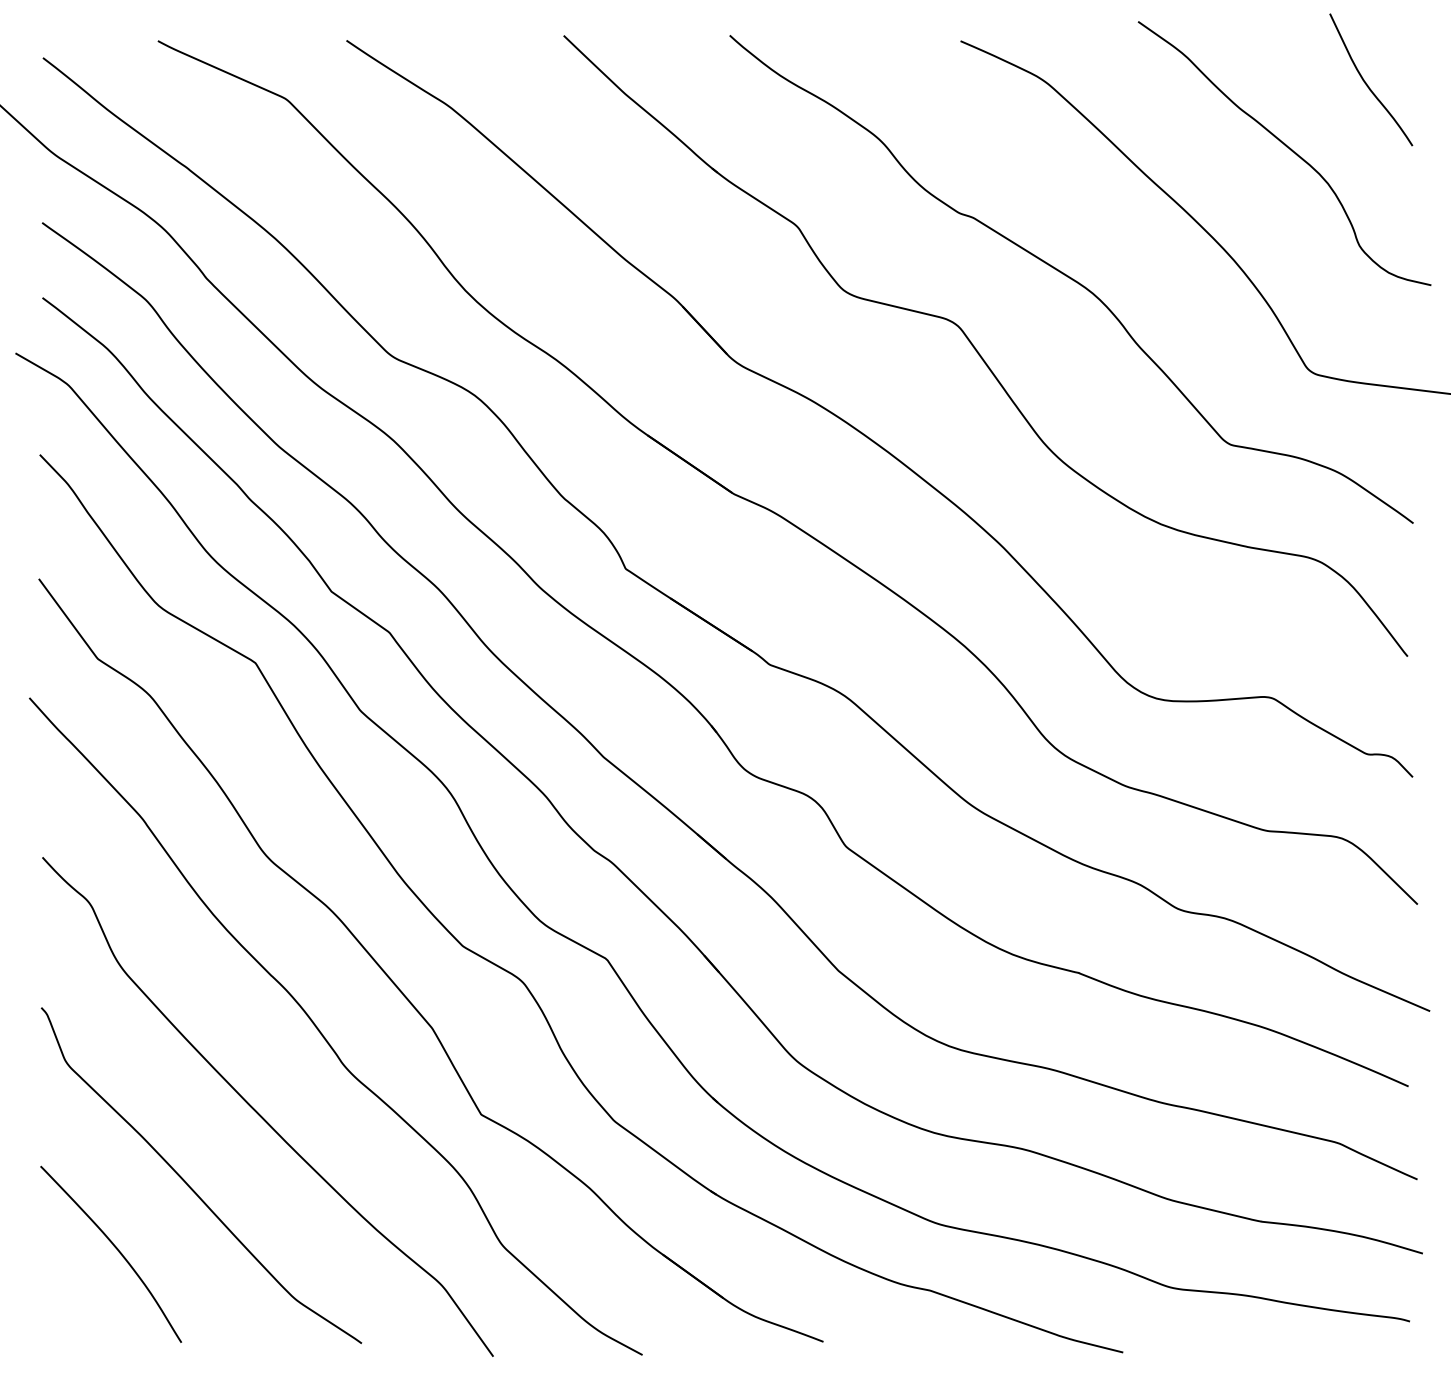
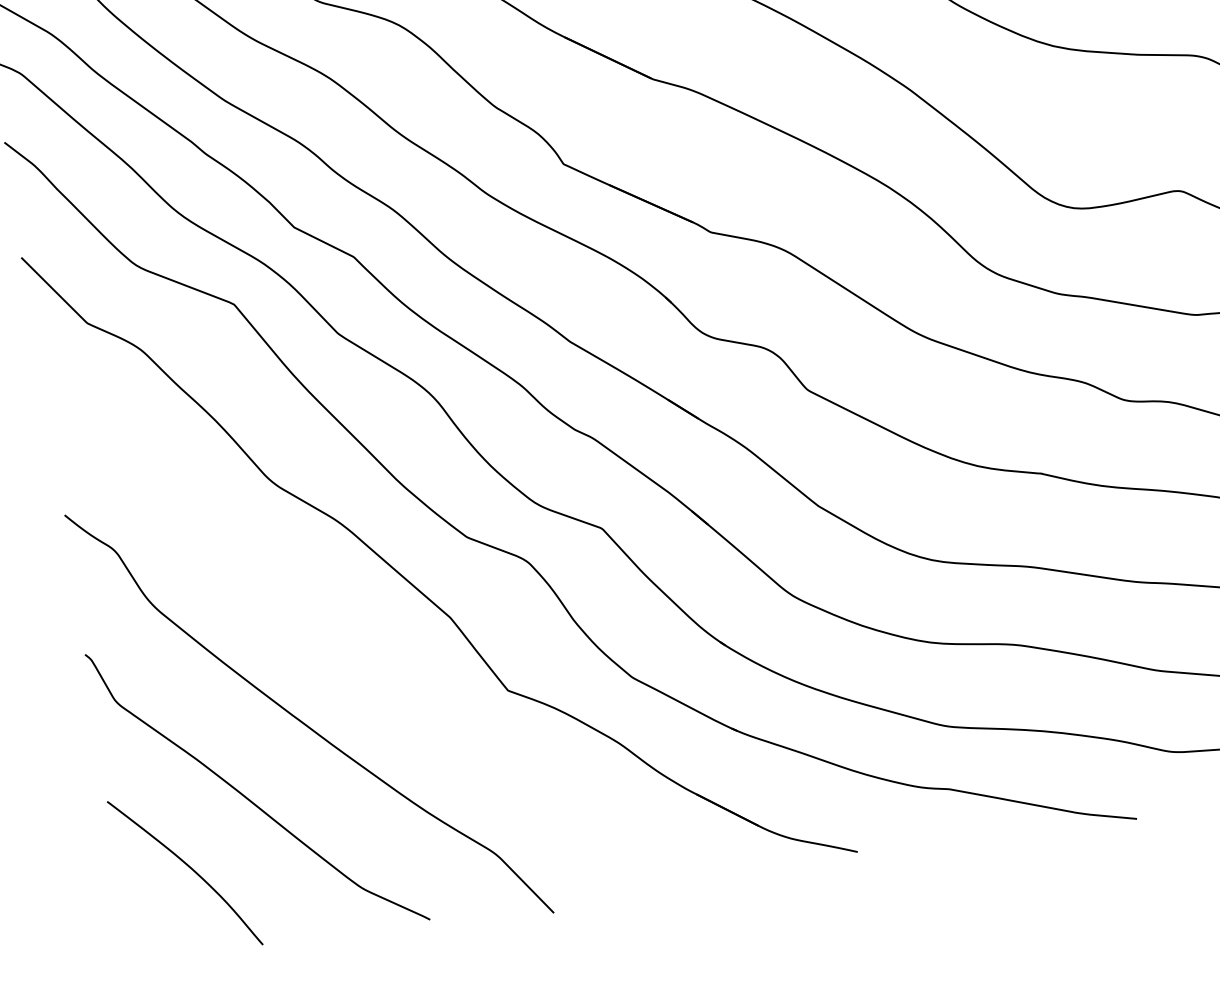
curve: (322, 1033) -> (349, 638), removed

